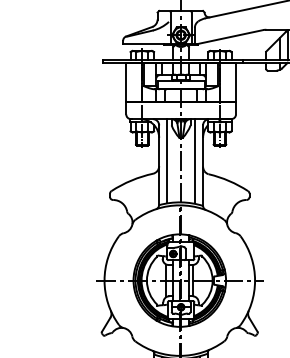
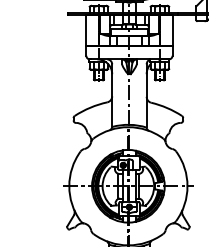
line: (167, 161) -> (118, 92), removed
line: (195, 161) -> (140, 92), removed

